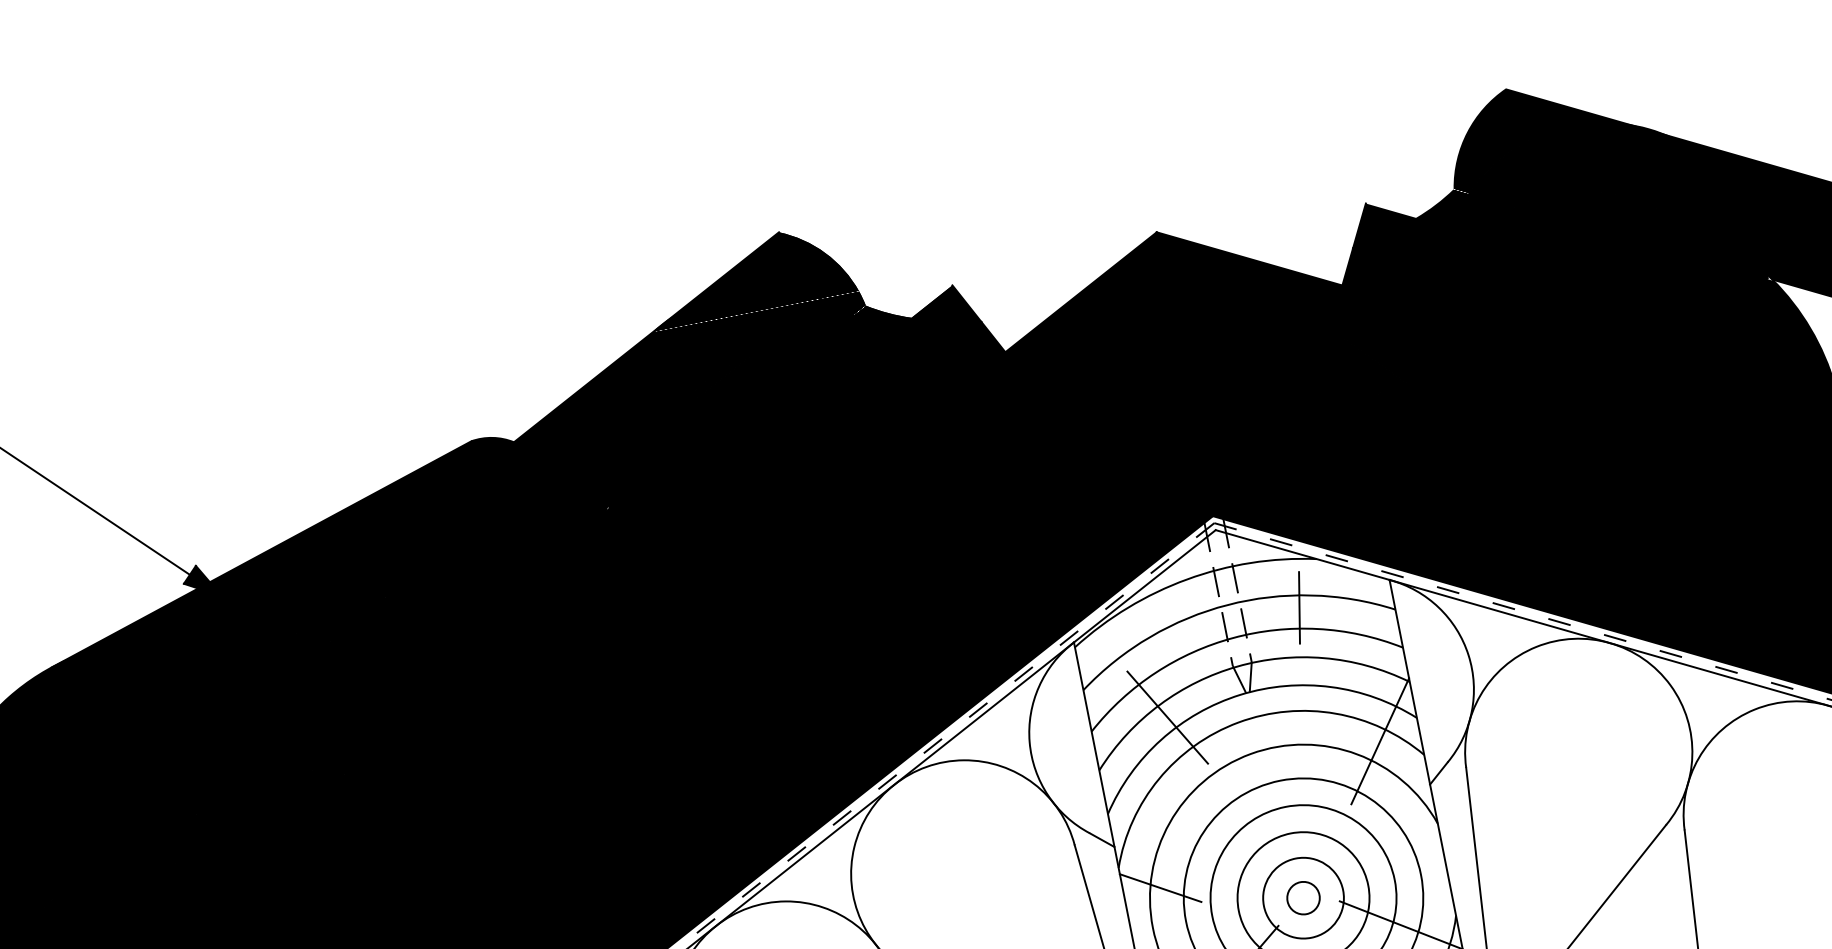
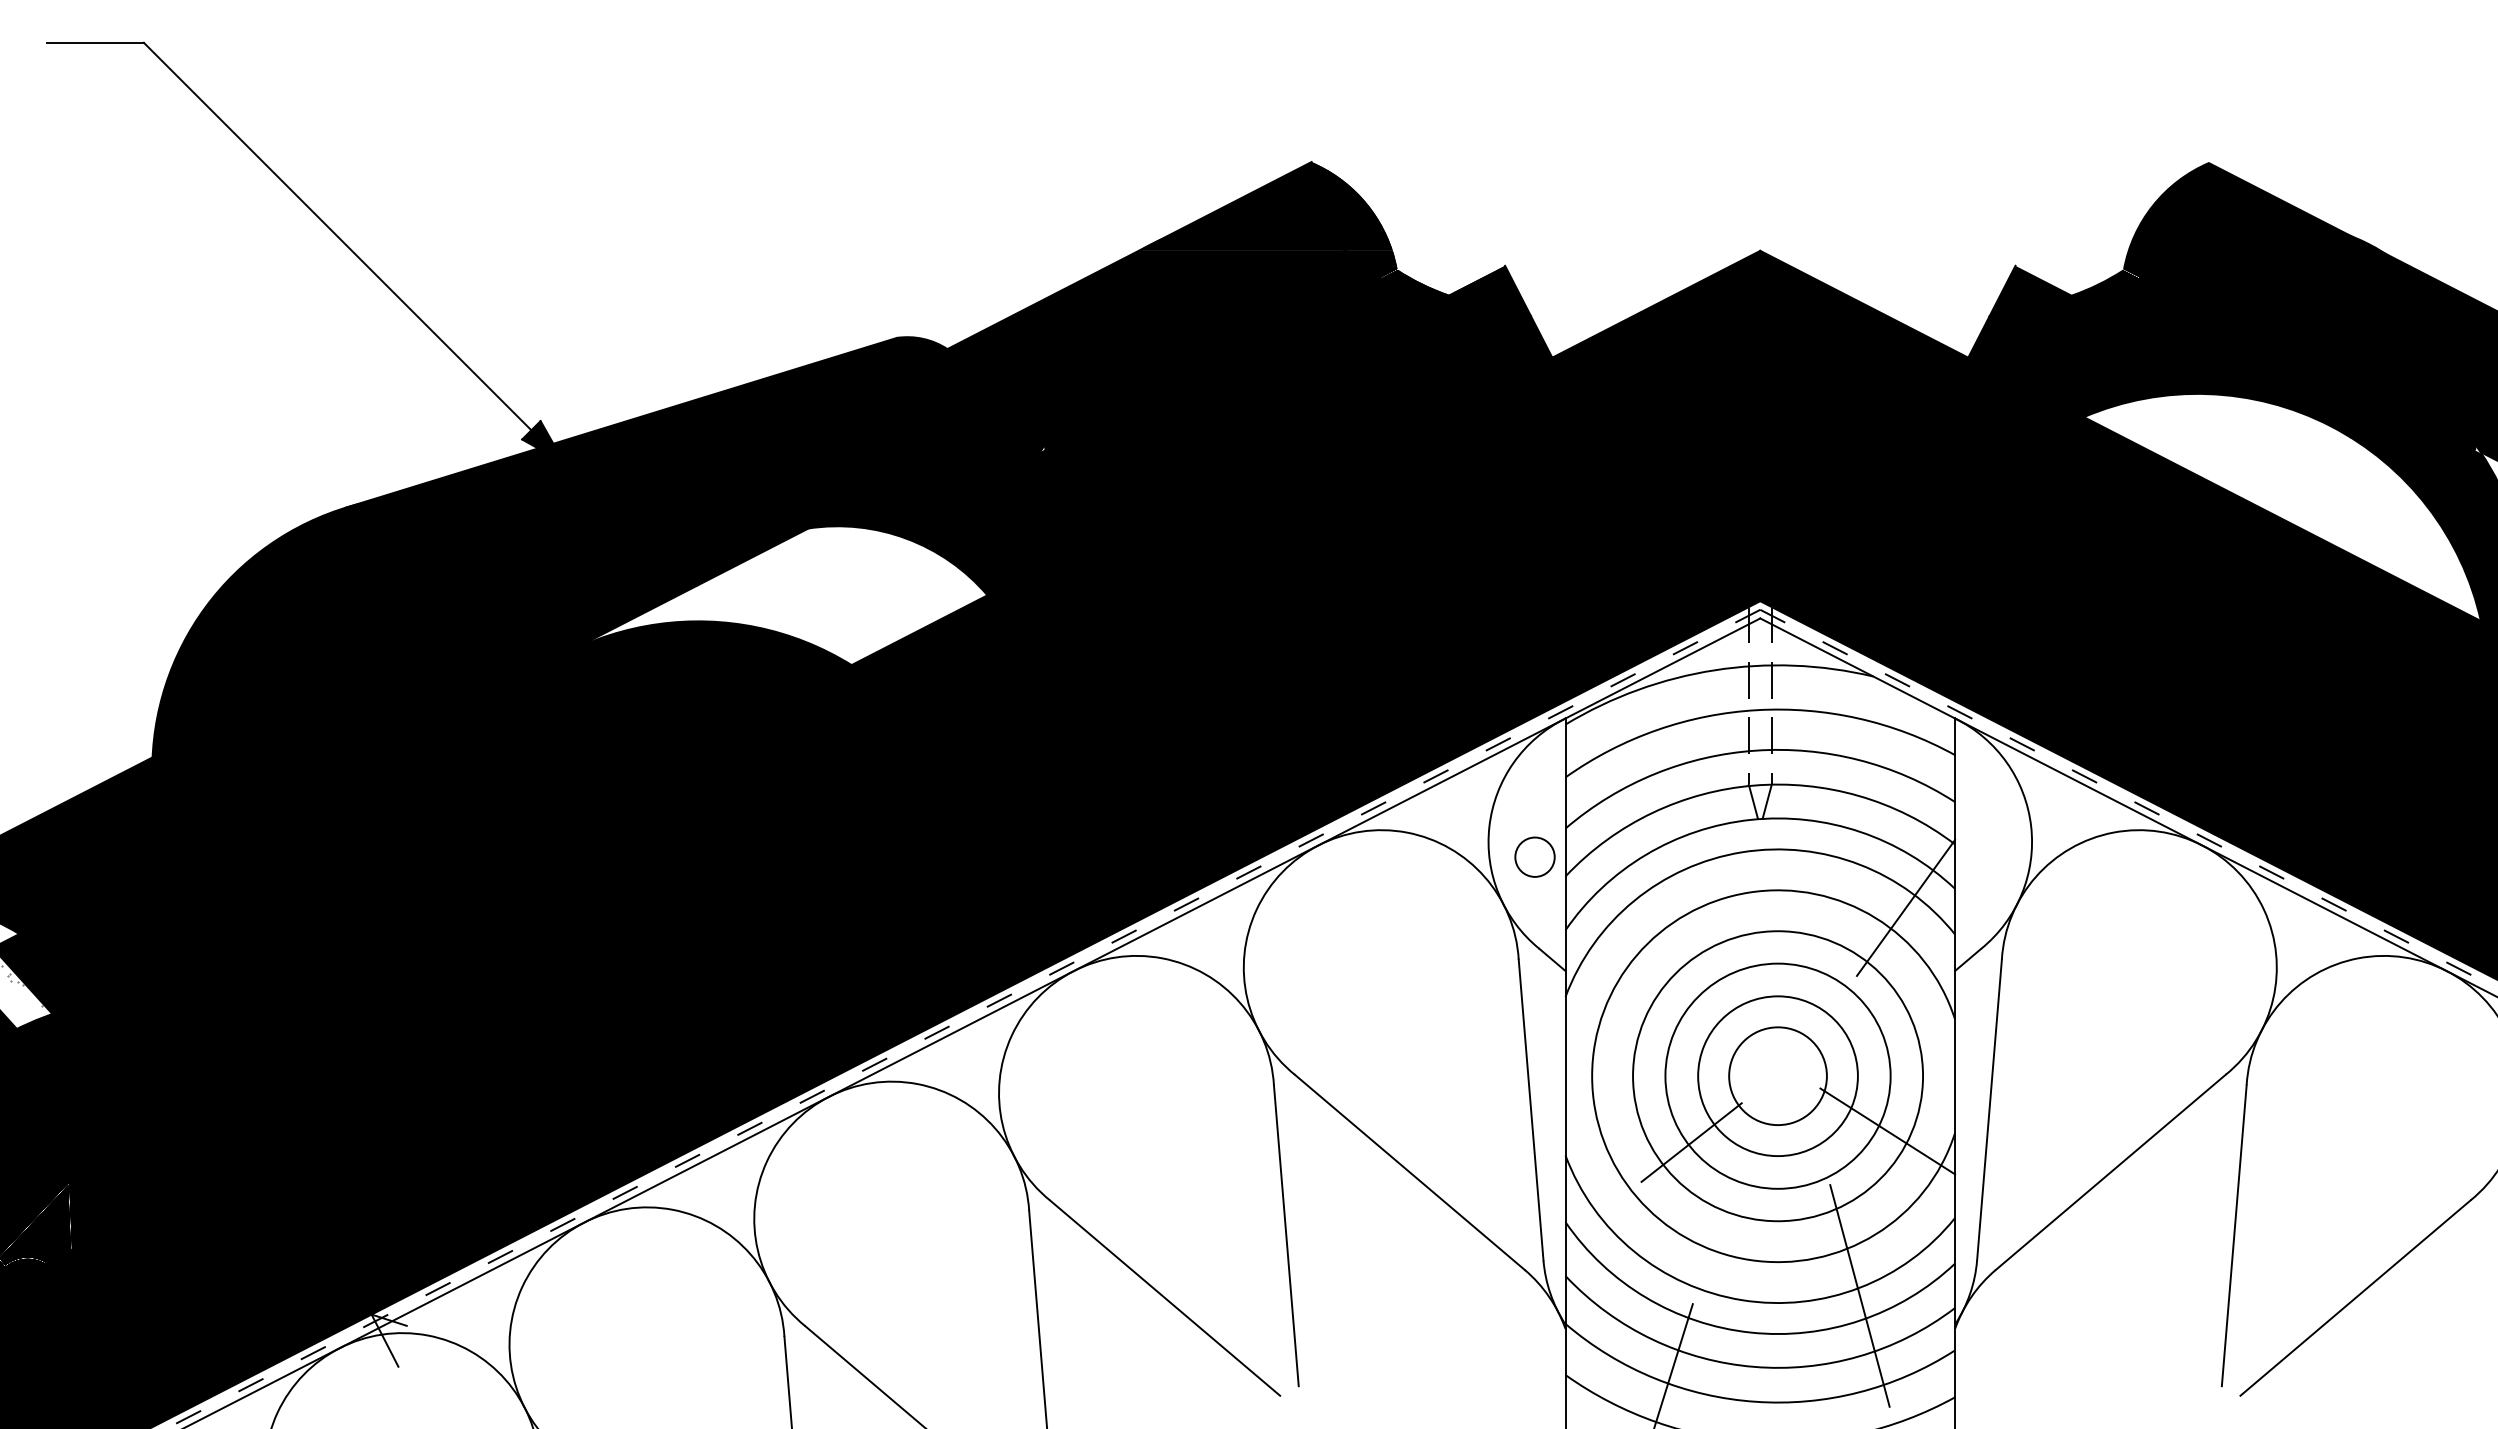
fill: (1620, 356) -> (2281, 507), removed
line: (1299, 607) -> (1841, 730), removed
fill: (415, 669) -> (776, 595), removed
line: (1167, 717) -> (1659, 829), removed
line: (1160, 888) -> (1610, 1030), removed
circle: (1302, 897) -> (1534, 856), moved

